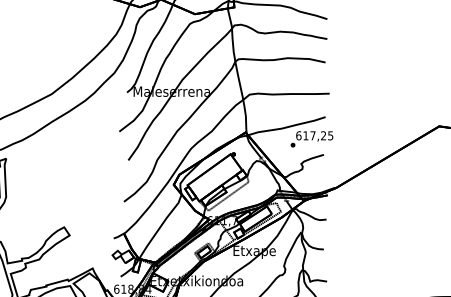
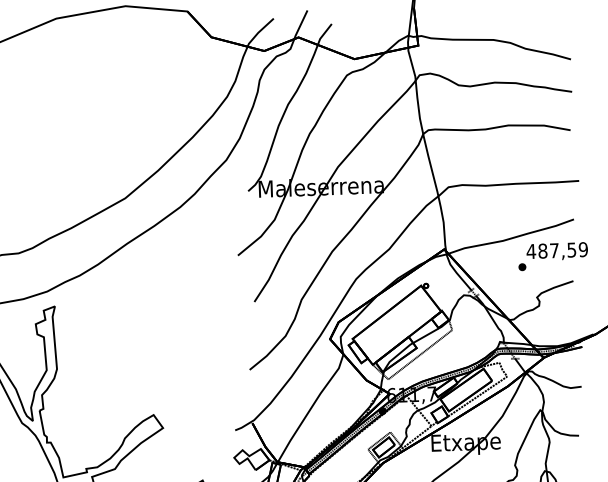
text: (314, 135) -> (556, 250), 617,25 -> 487,59

